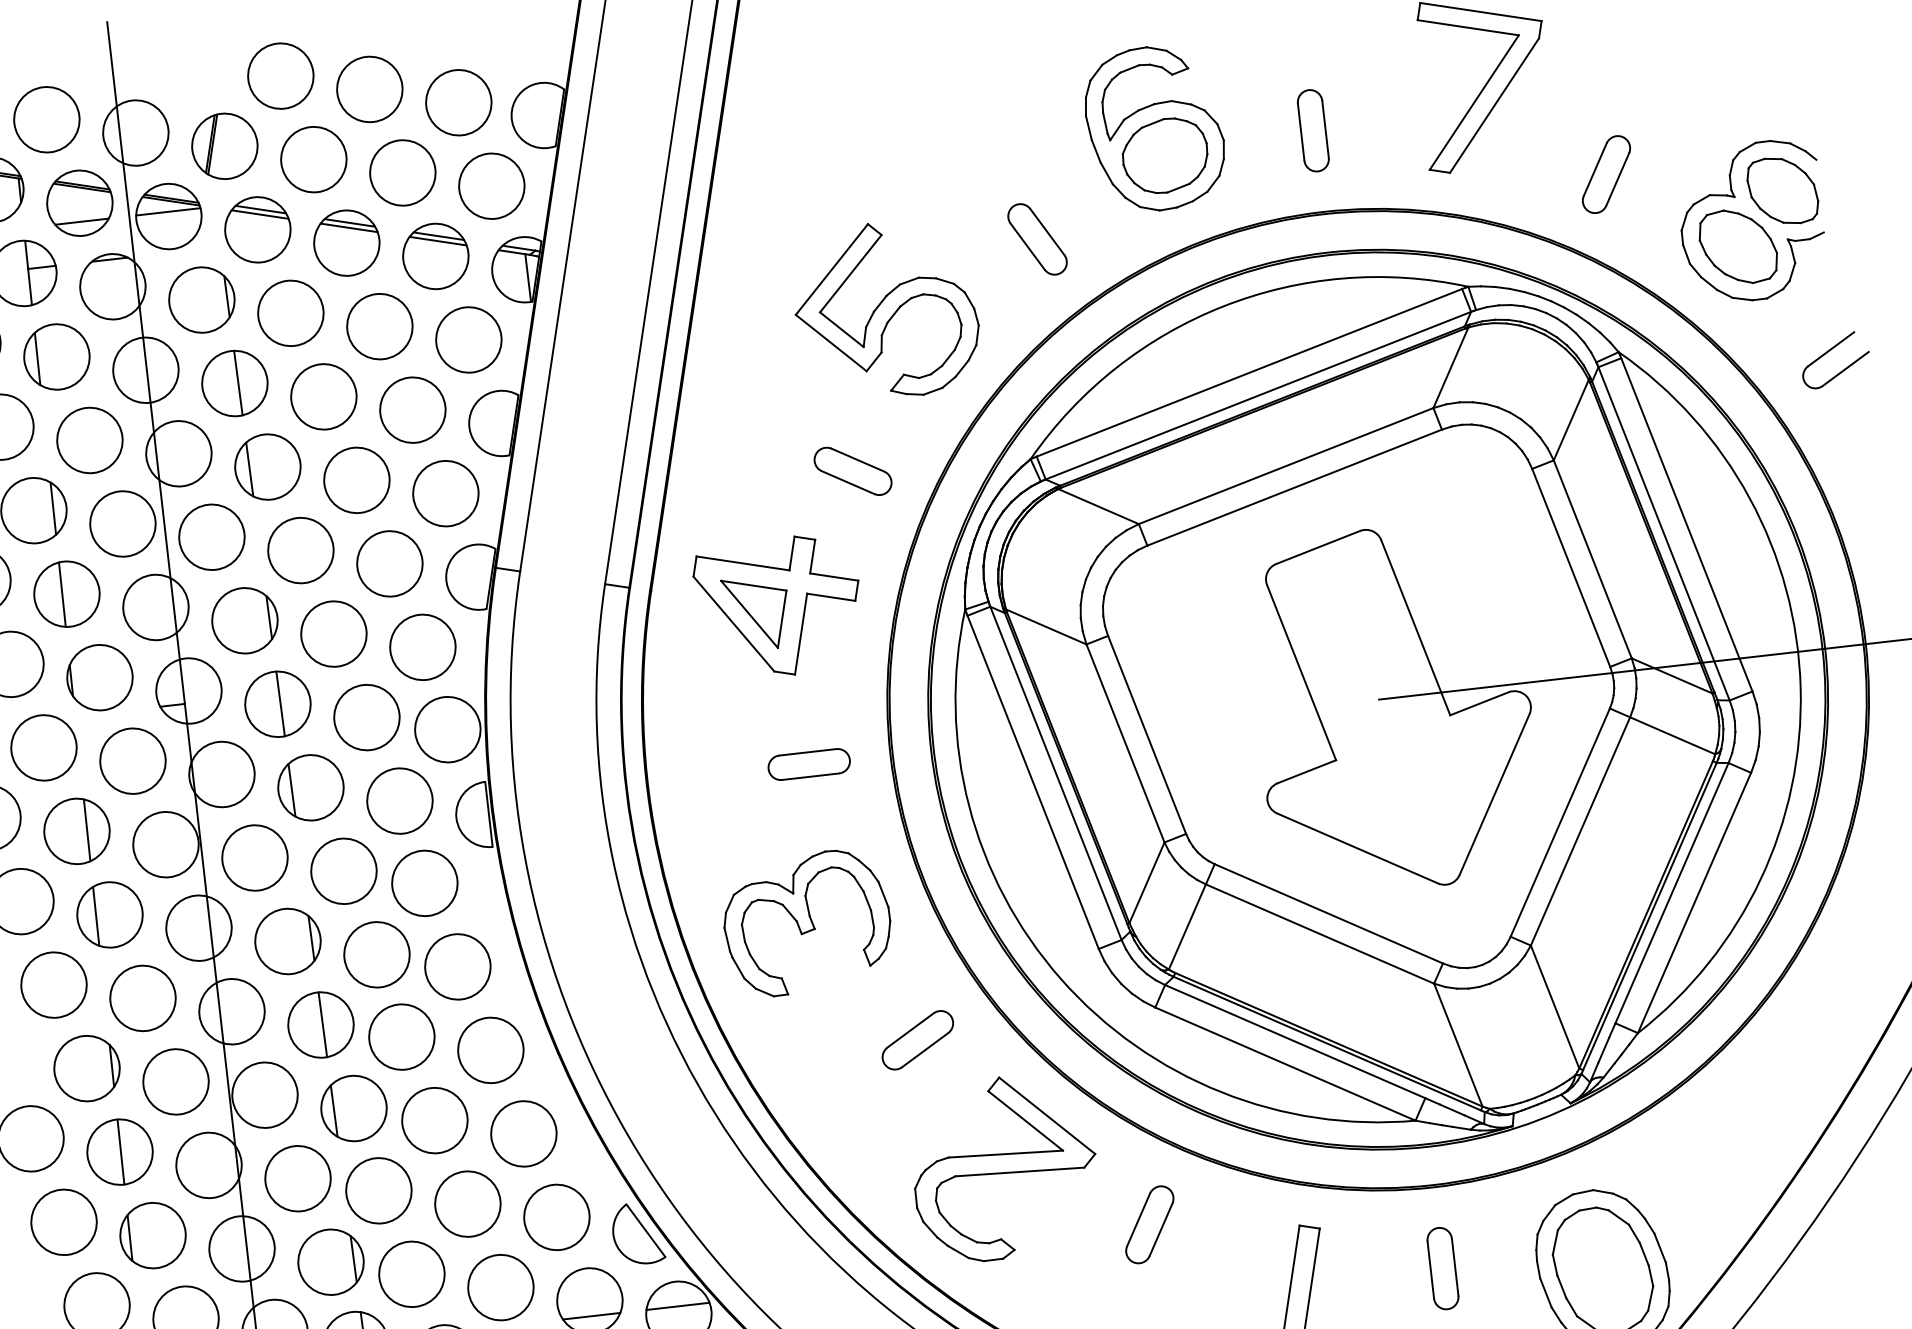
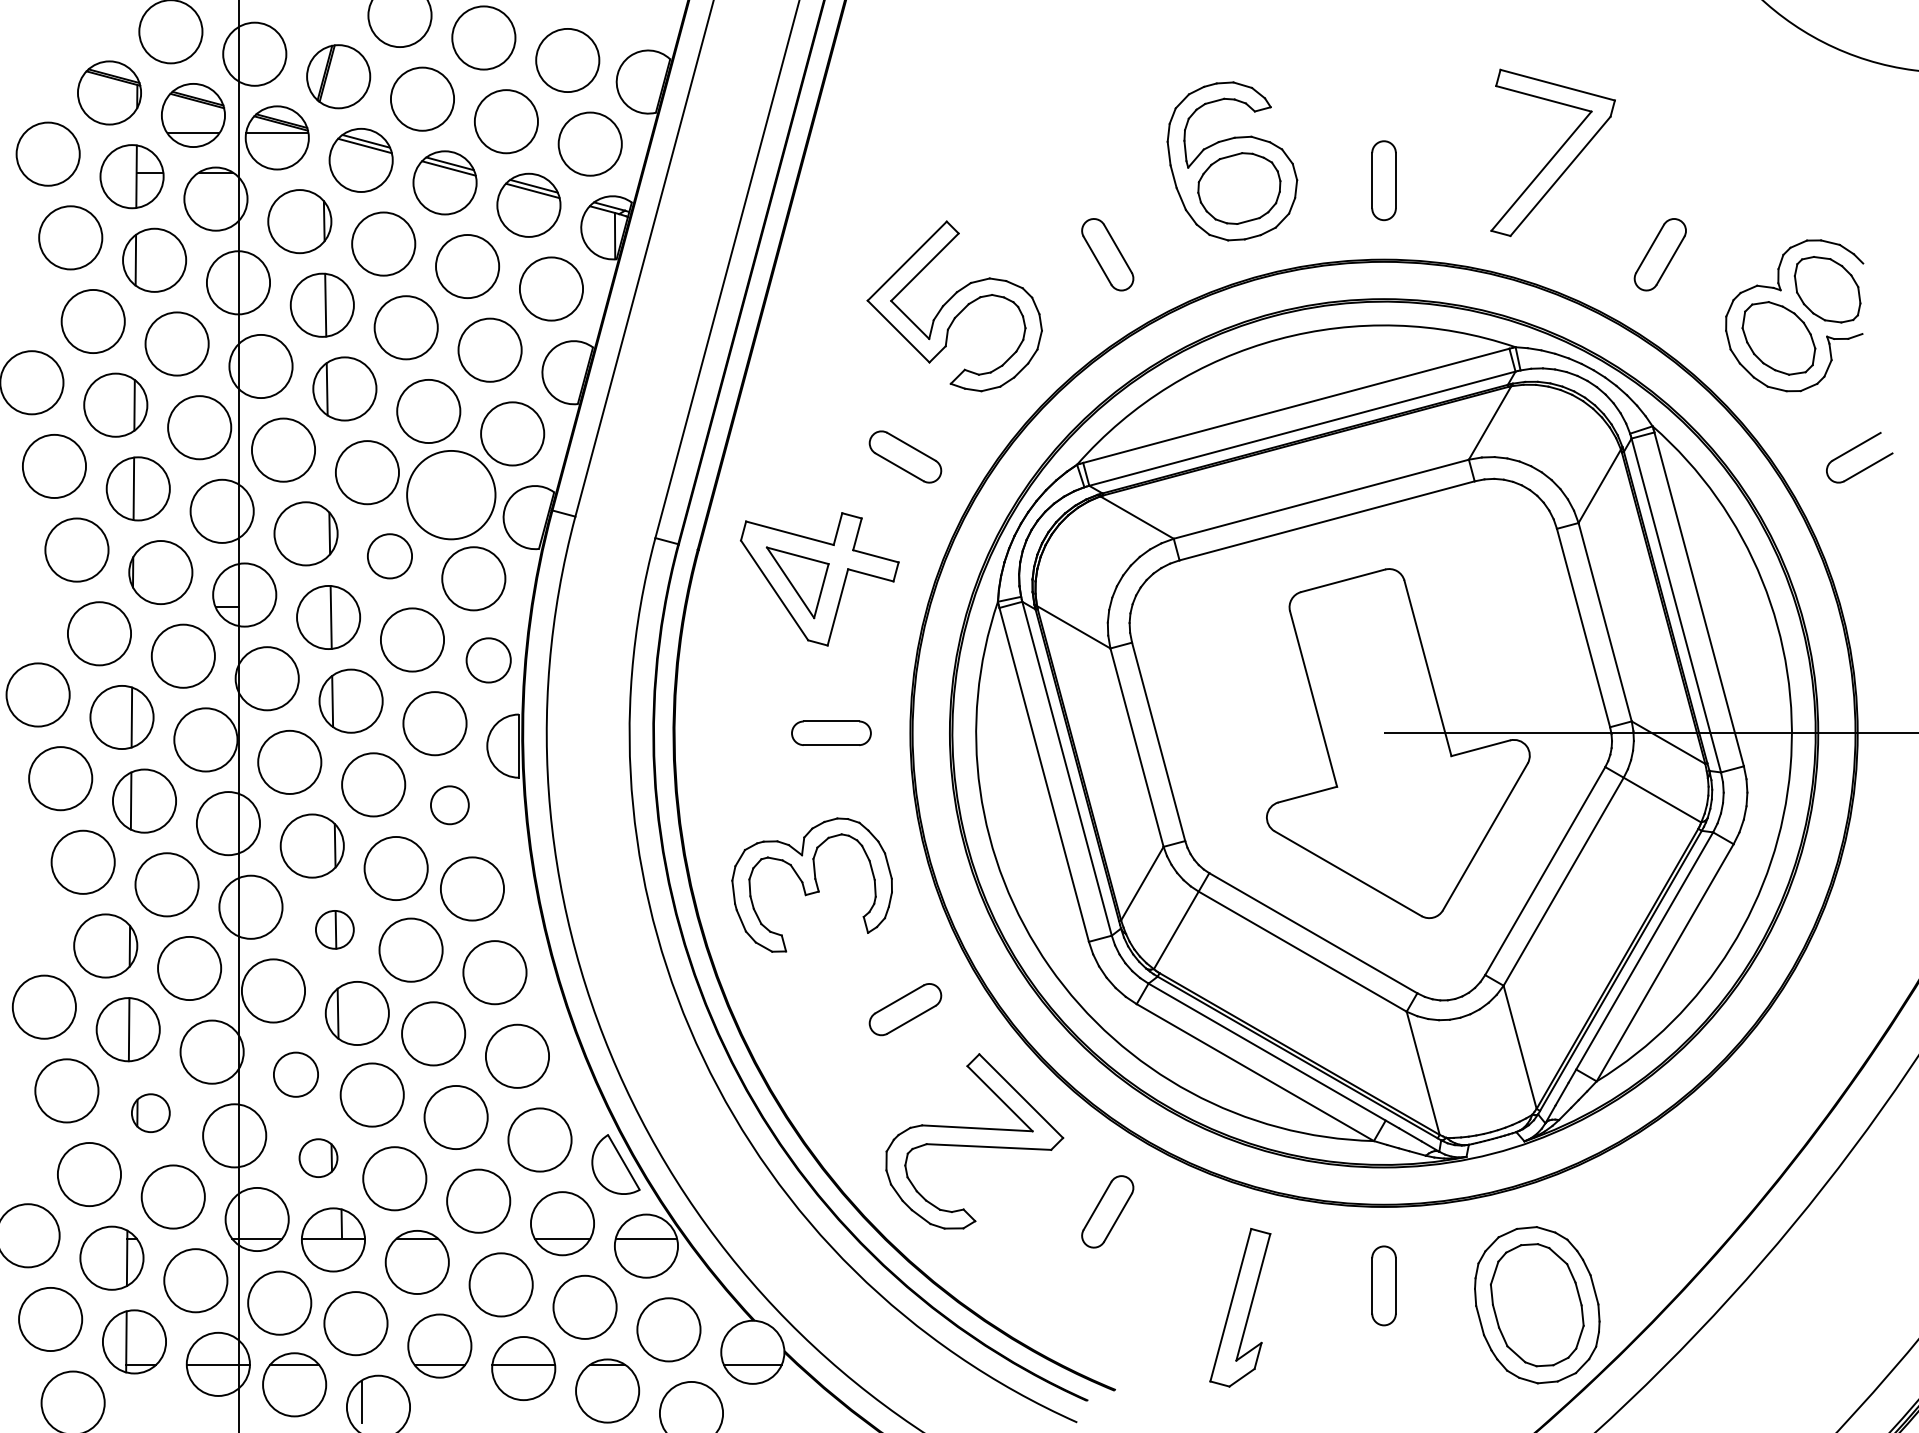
circle: (389, 563) -> (450, 494), size x1.4
circle: (333, 633) -> (389, 555), size x0.7
circle: (447, 729) -> (488, 660), size x0.7
circle: (424, 882) -> (449, 804), size x0.6
part: (320, 1024) -> (334, 929), size x0.6
circle: (297, 1178) -> (295, 1074), size x0.7
part: (152, 1234) -> (150, 1112), size x0.6
part: (330, 1261) -> (318, 1157), size x0.6

